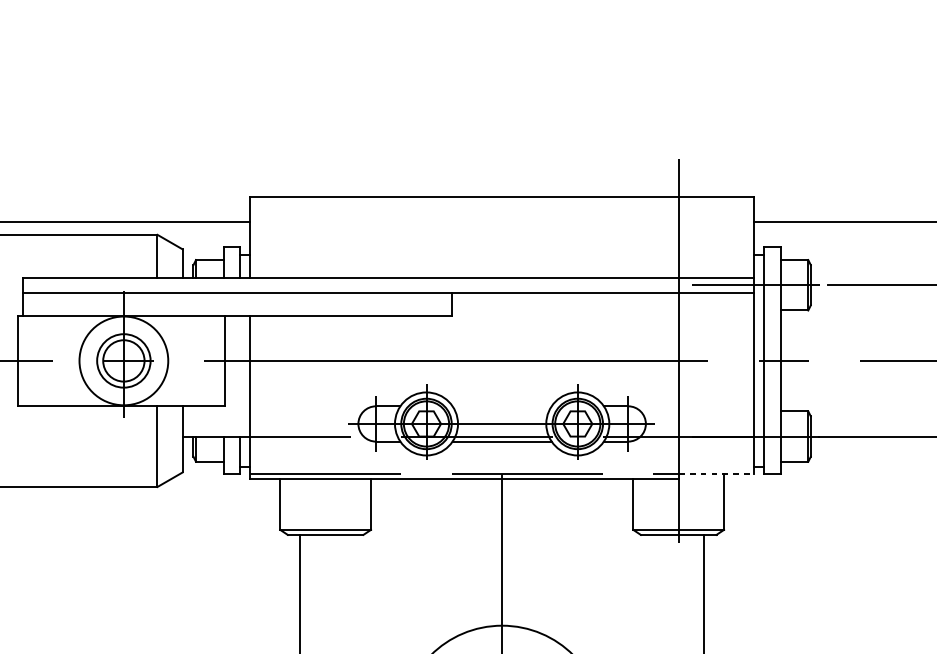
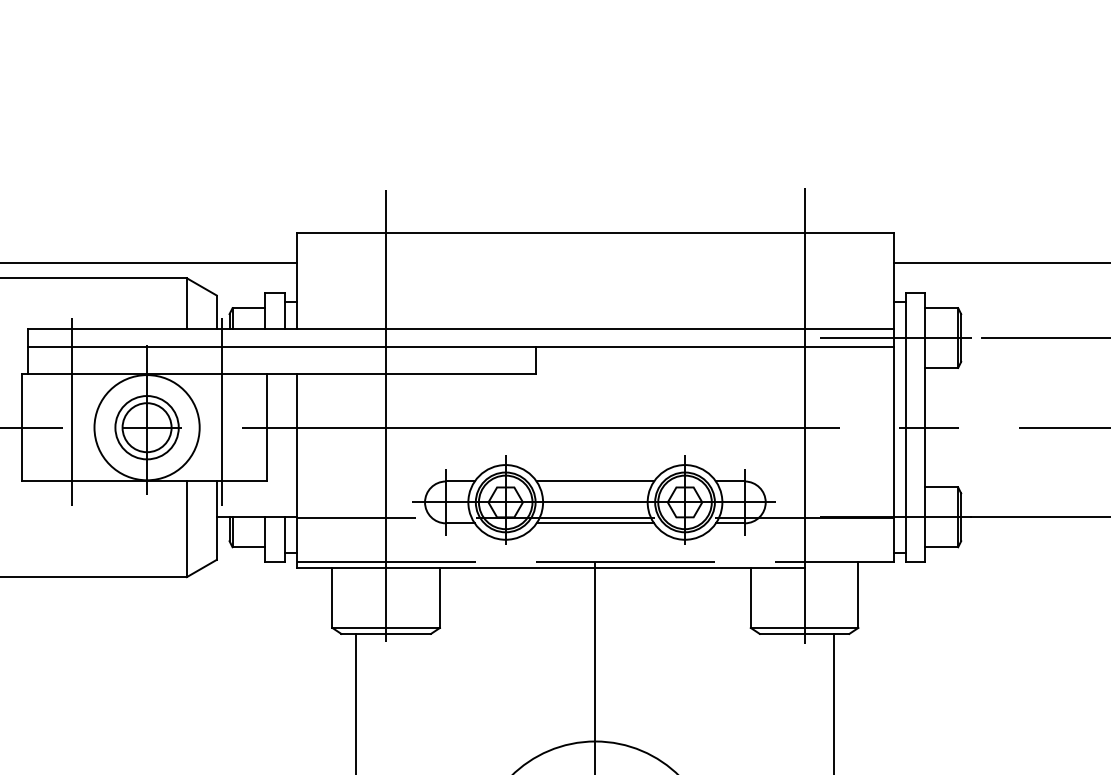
line: (60, 348) -> (72, 412), added
line: (186, 348) -> (221, 412), added
line: (325, 351) -> (386, 416), added
line: (502, 406) -> (595, 481), added
line: (716, 474) -> (849, 562), dashed -> solid

